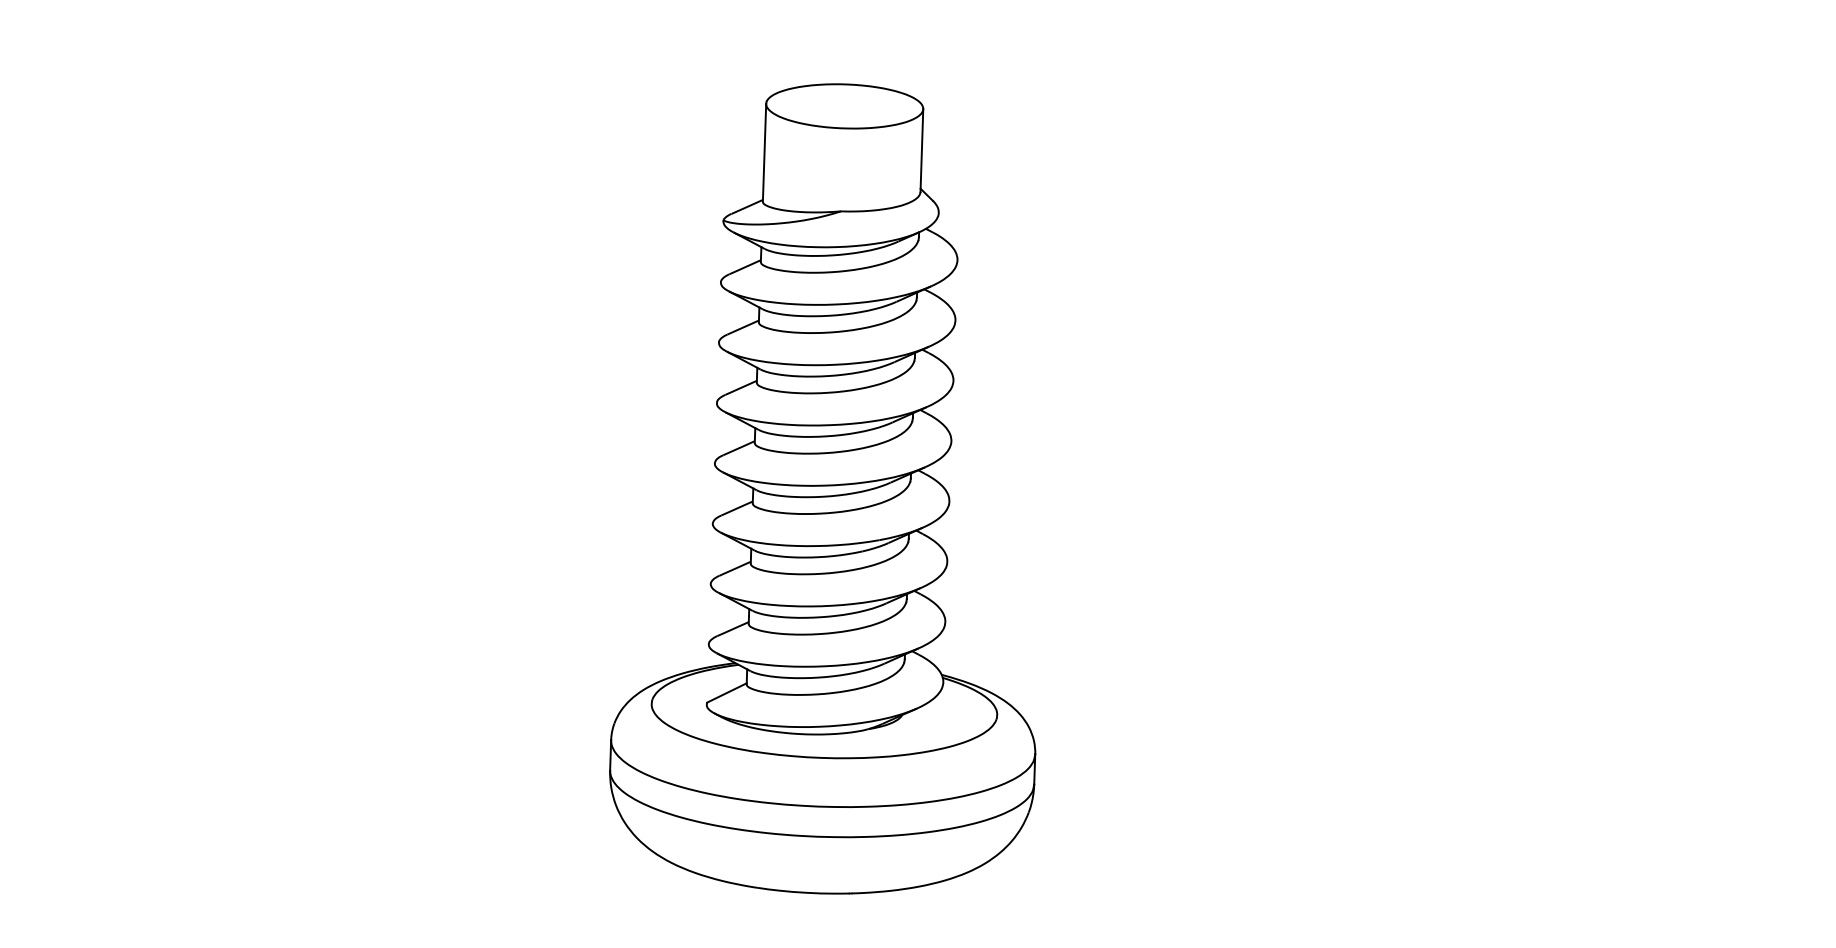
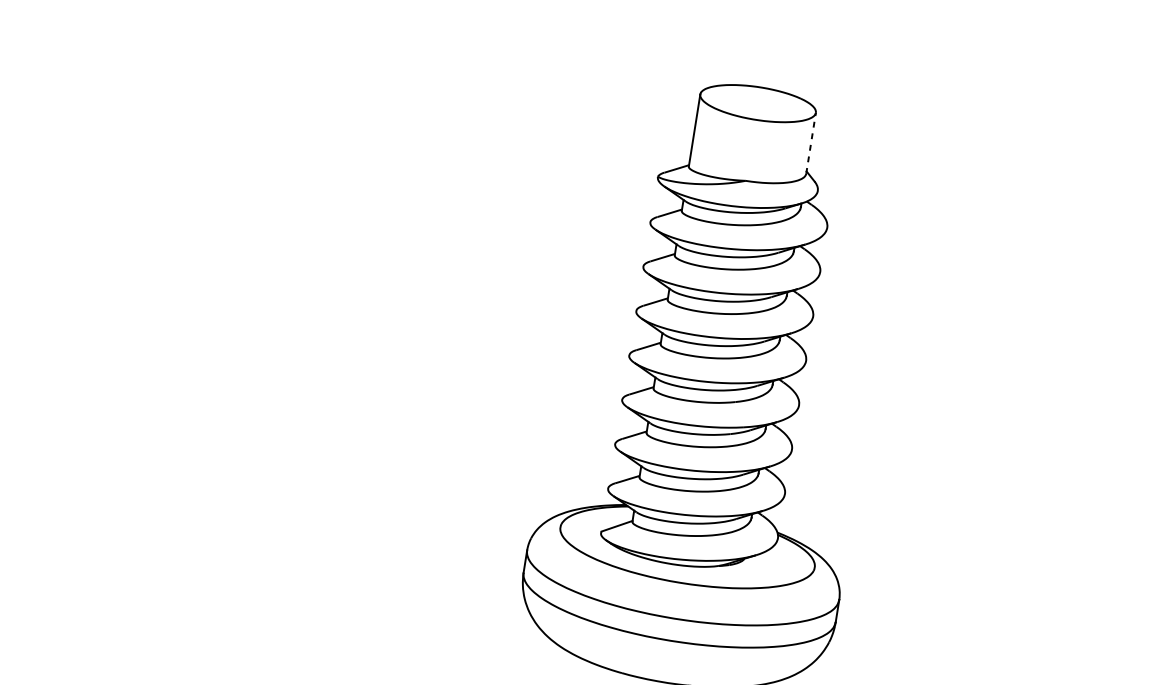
line: (921, 150) -> (810, 143), solid -> dashed

